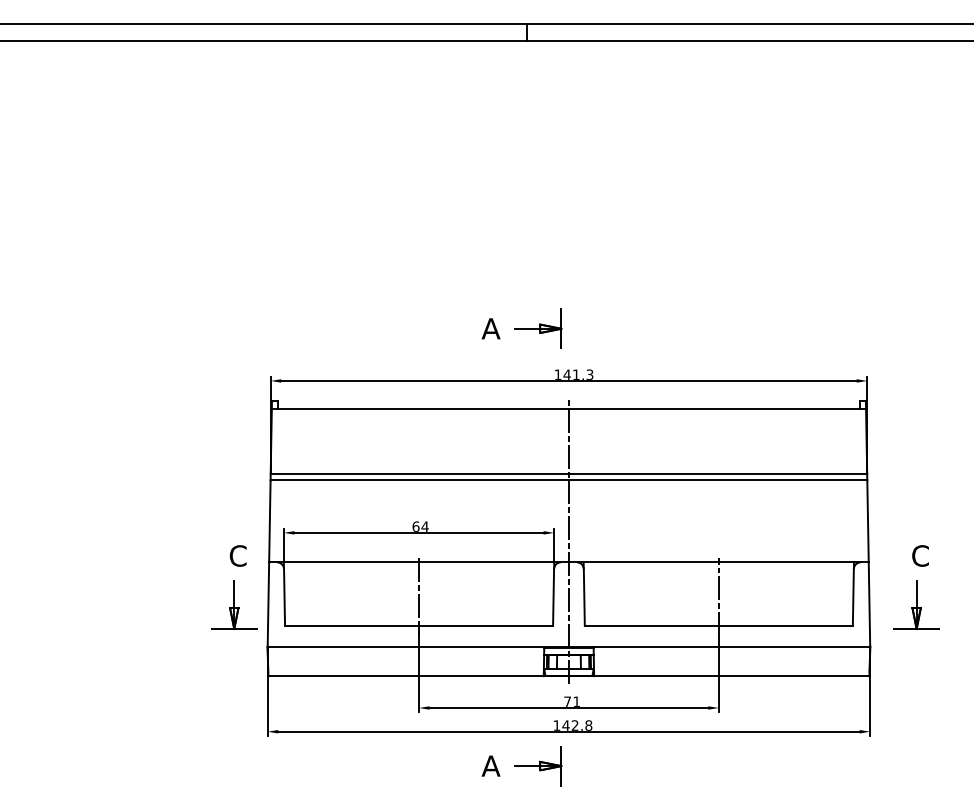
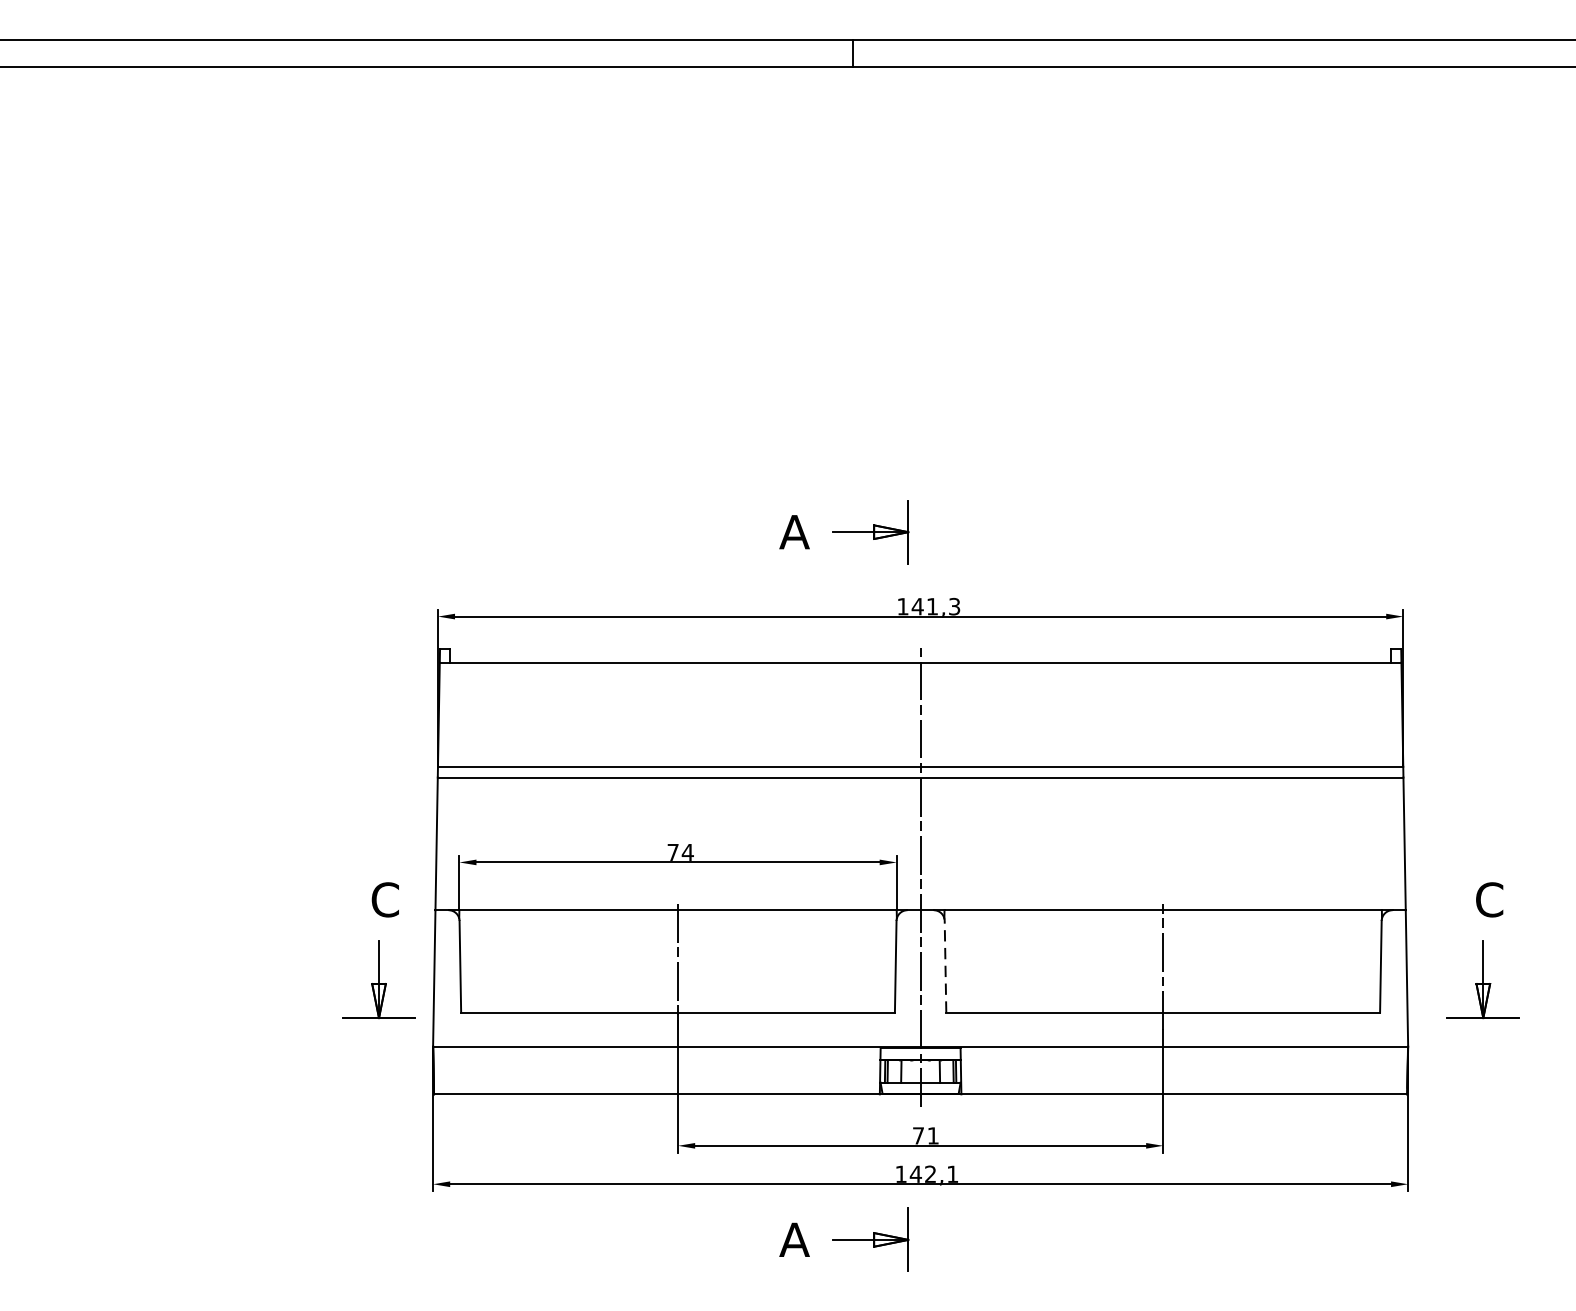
text: (415, 526) -> (672, 852), 64 -> 74
line: (584, 596) -> (945, 965), solid -> dashed
text: (588, 725) -> (952, 1174), 142,8 -> 142,1

